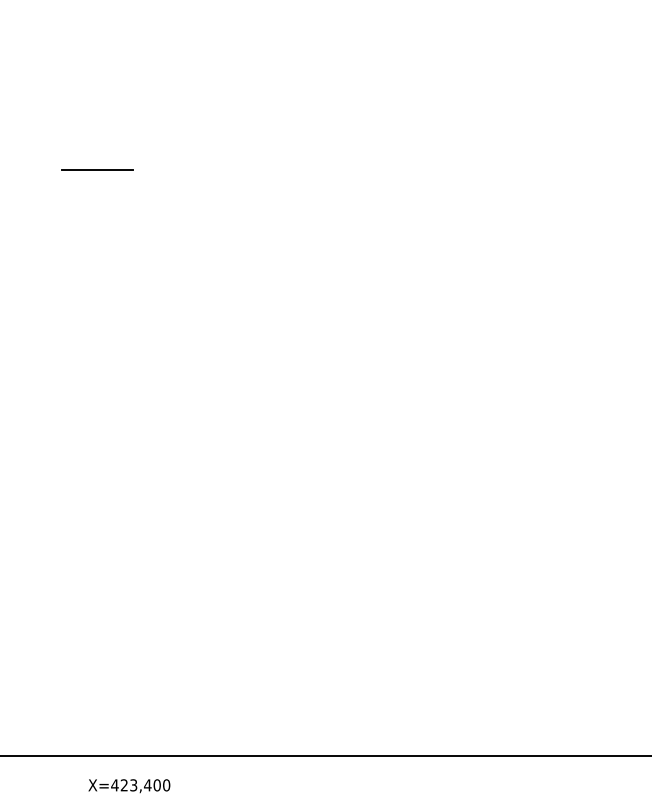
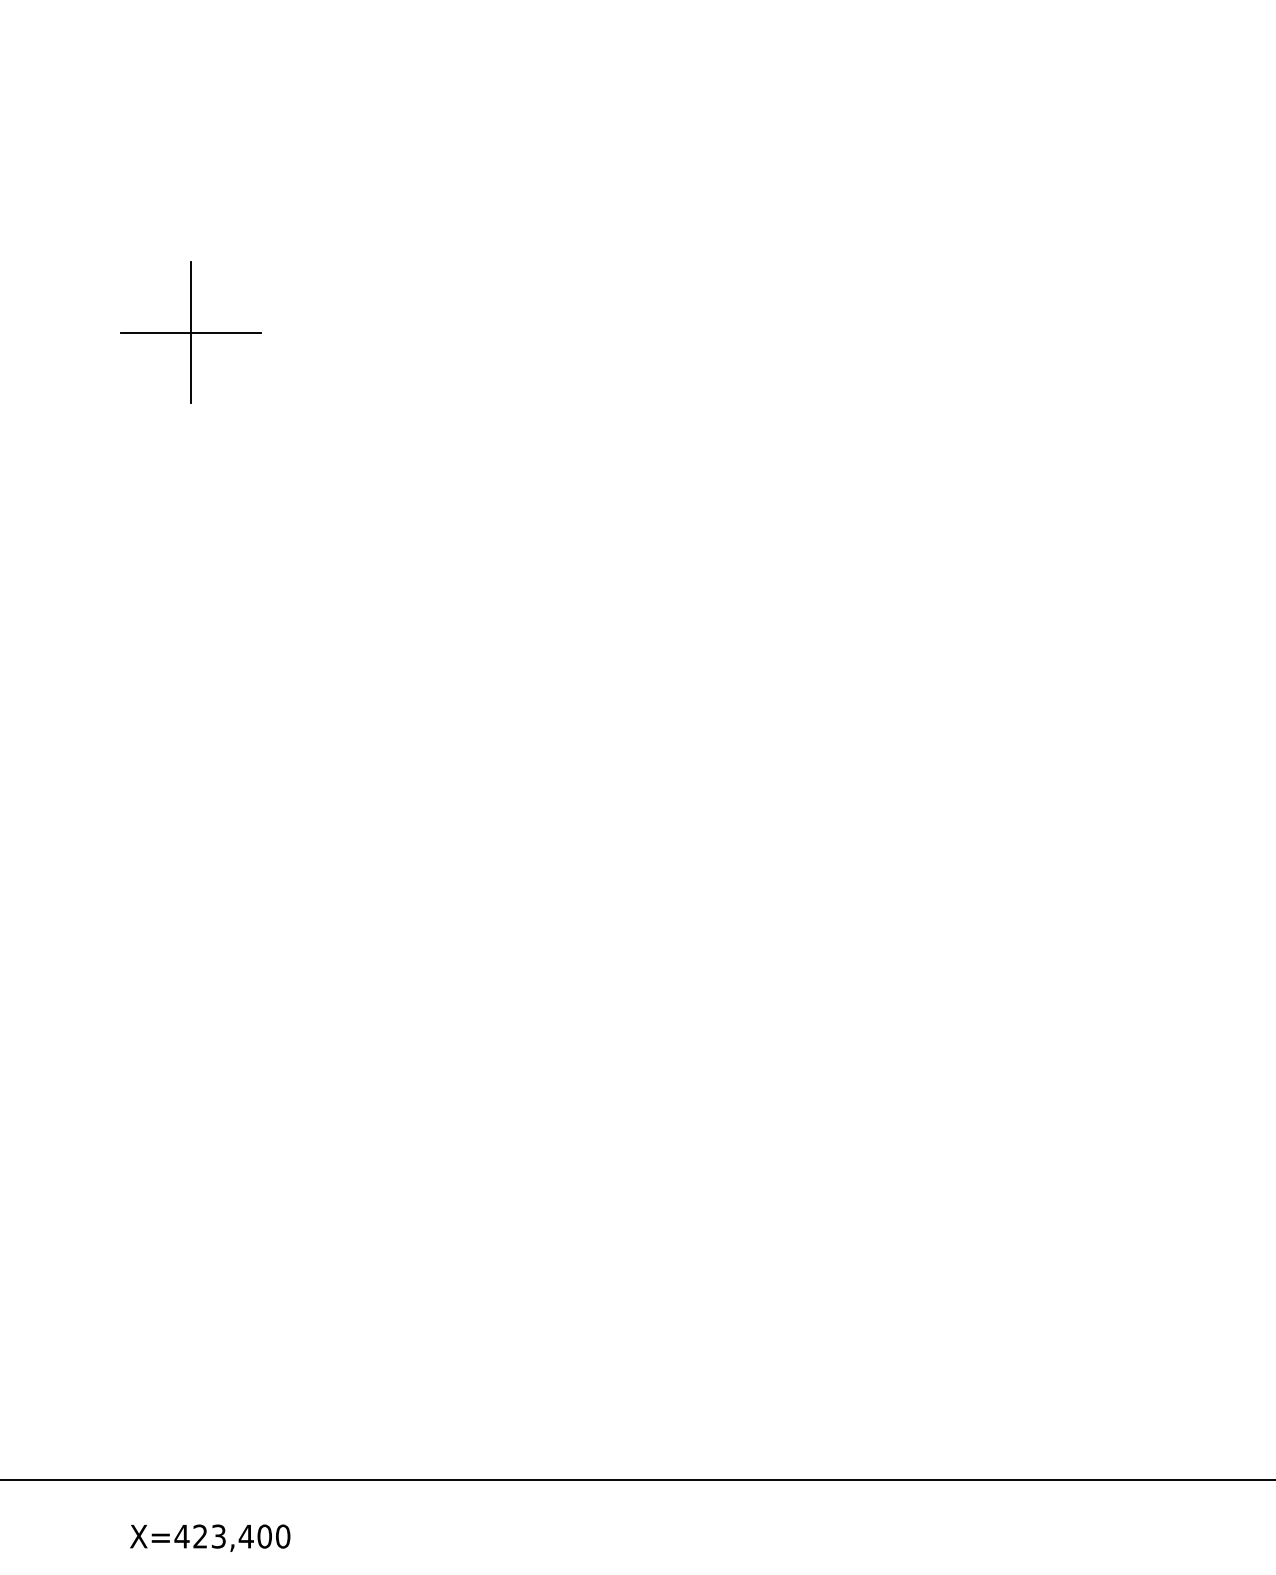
line: (97, 169) -> (190, 331), added
text: (129, 786) -> (210, 1538), moved

